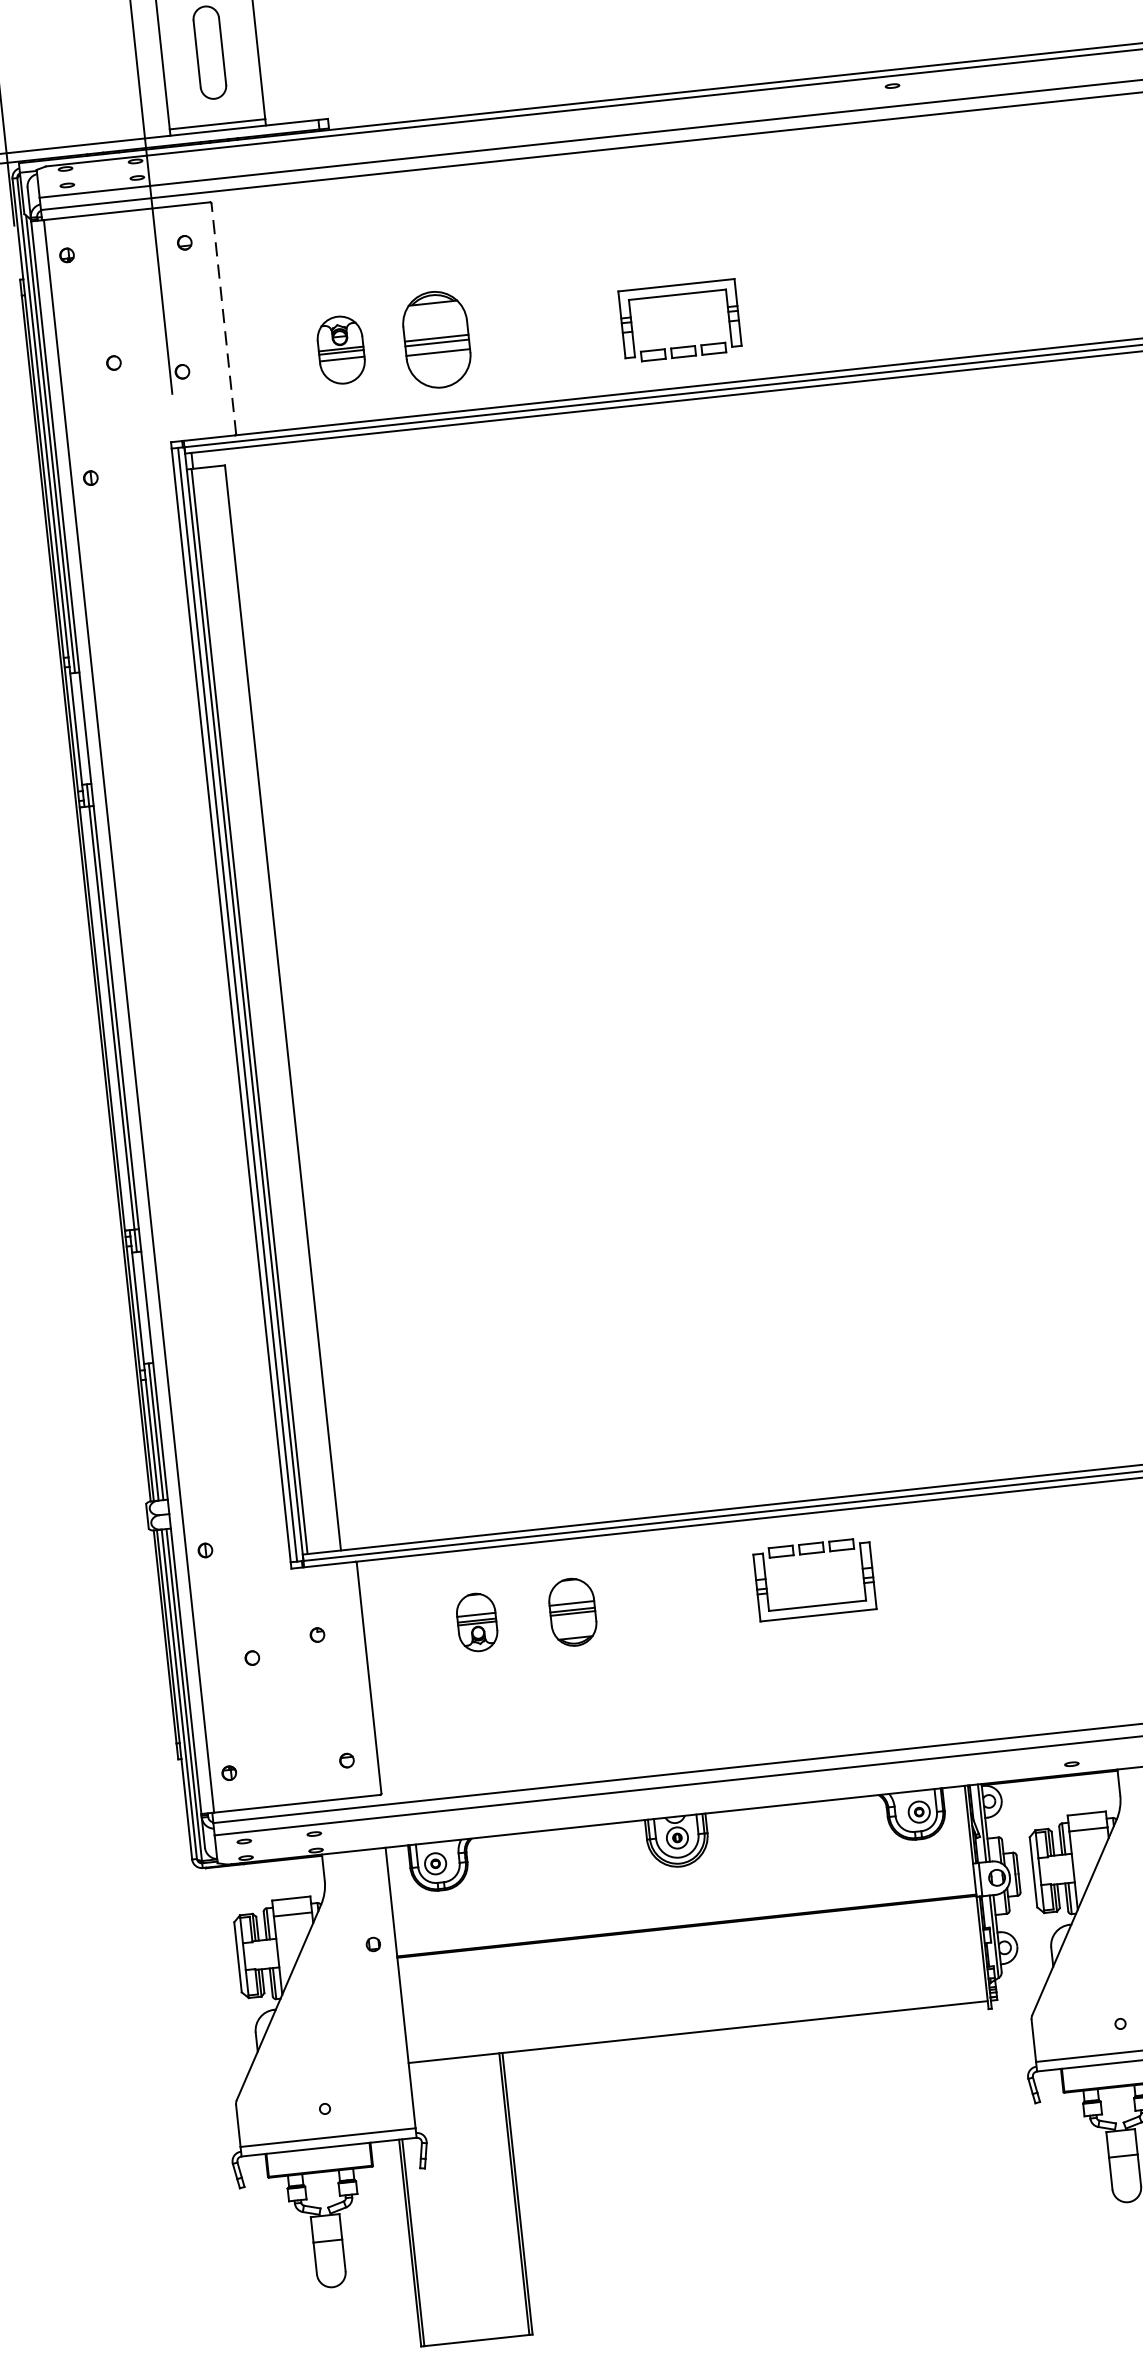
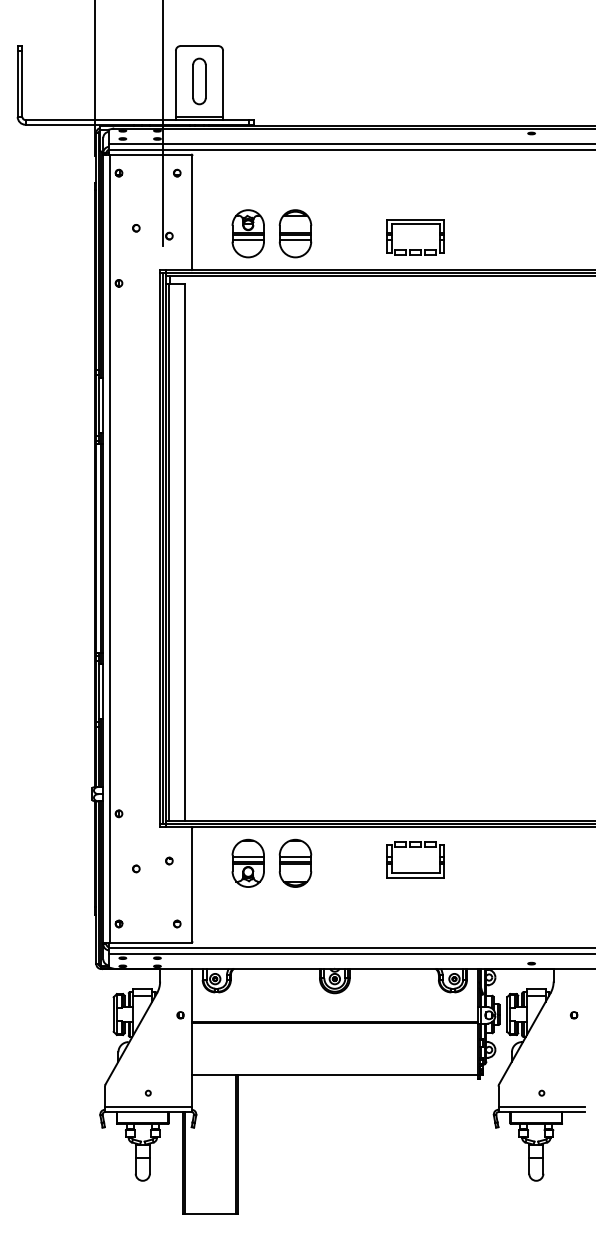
line: (223, 317) -> (192, 211), dashed -> solid
part: (339, 349) -> (247, 233), size x1.43
part: (572, 1610) -> (295, 862), size x1.43
part: (475, 1621) -> (247, 862), size x1.67

